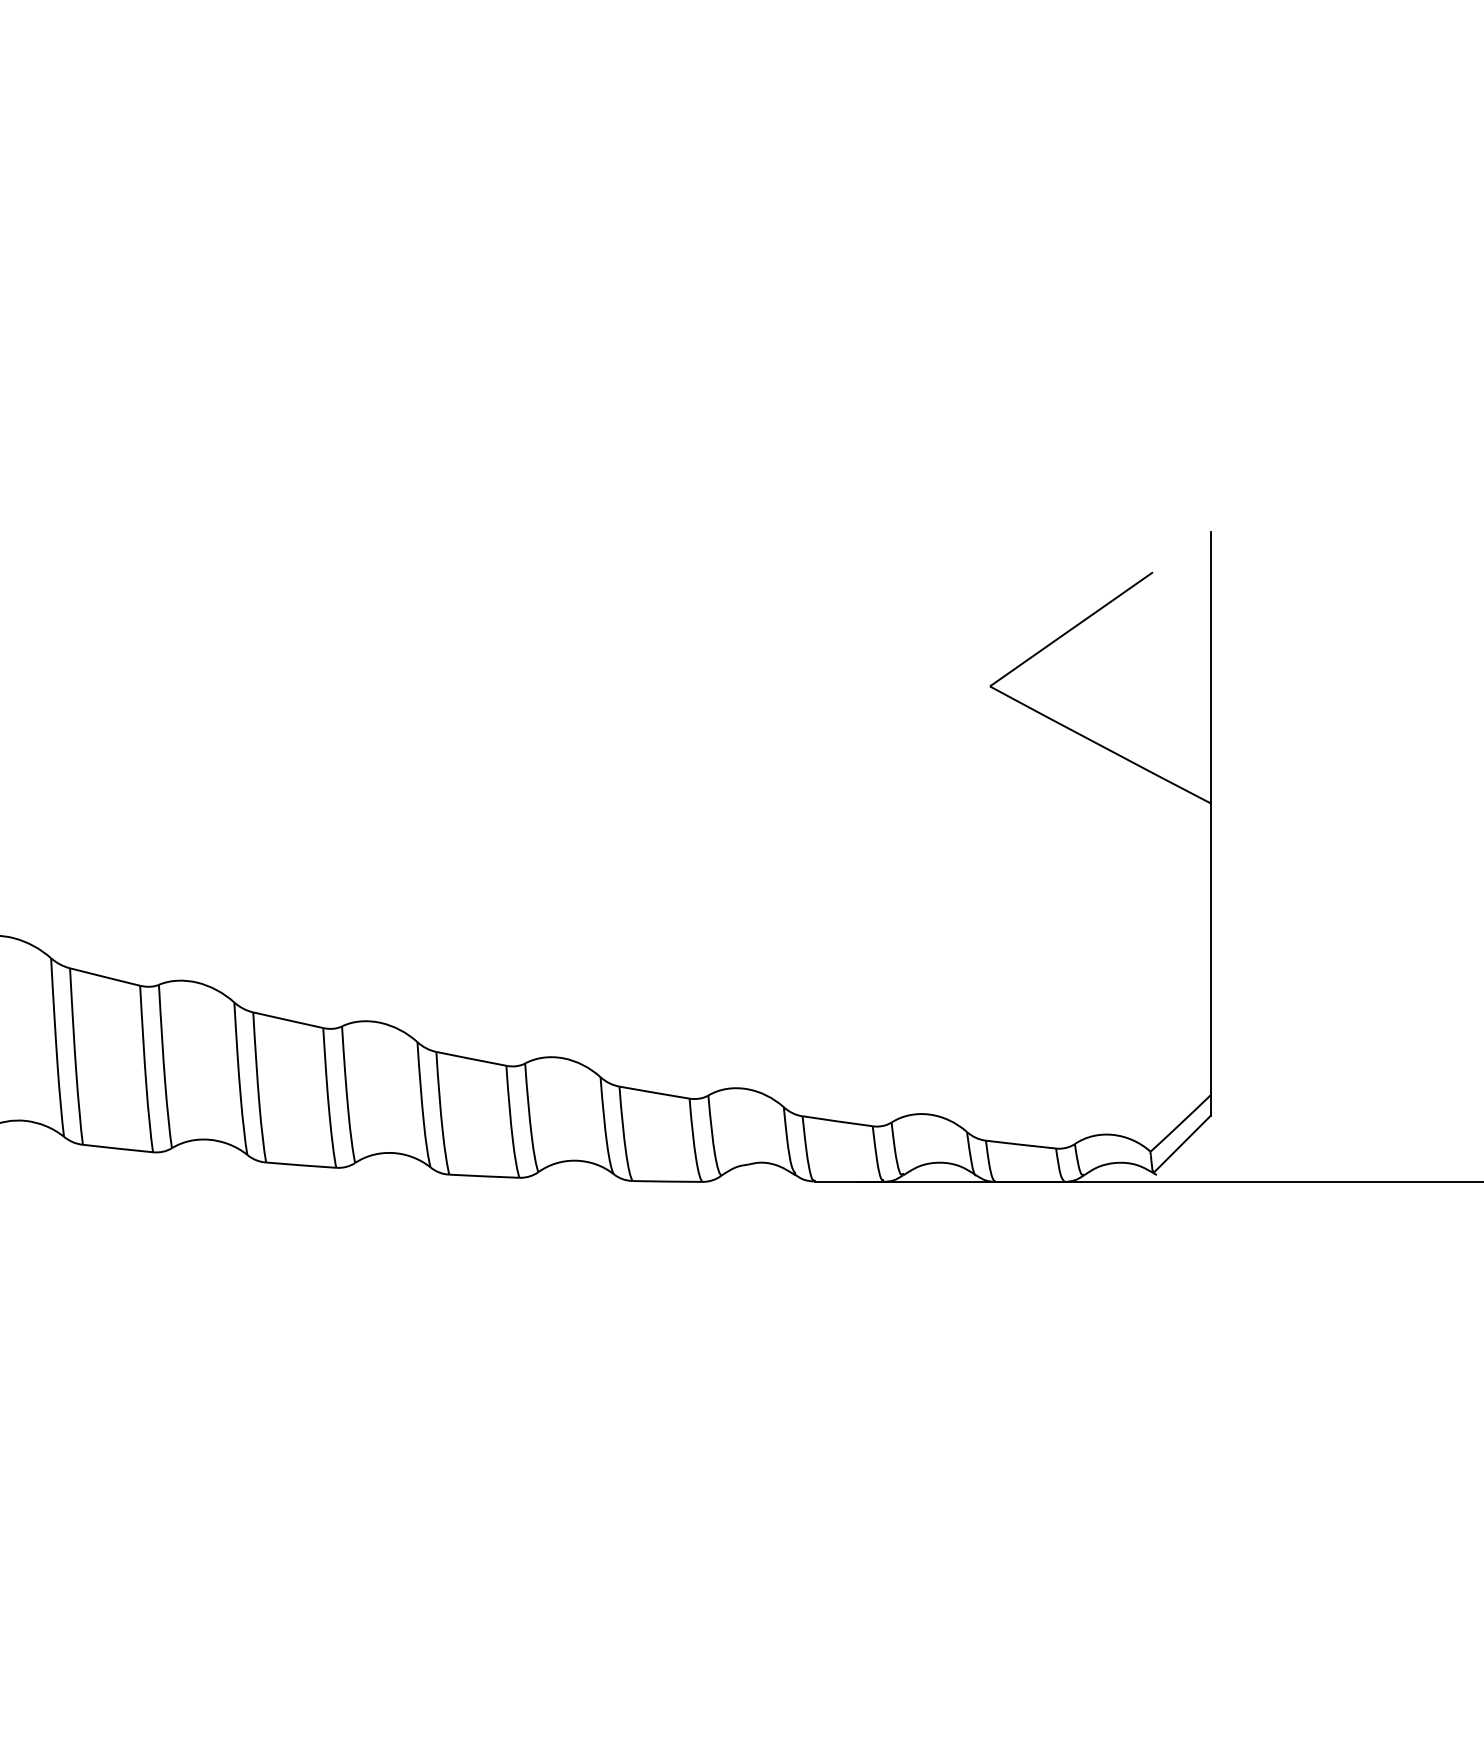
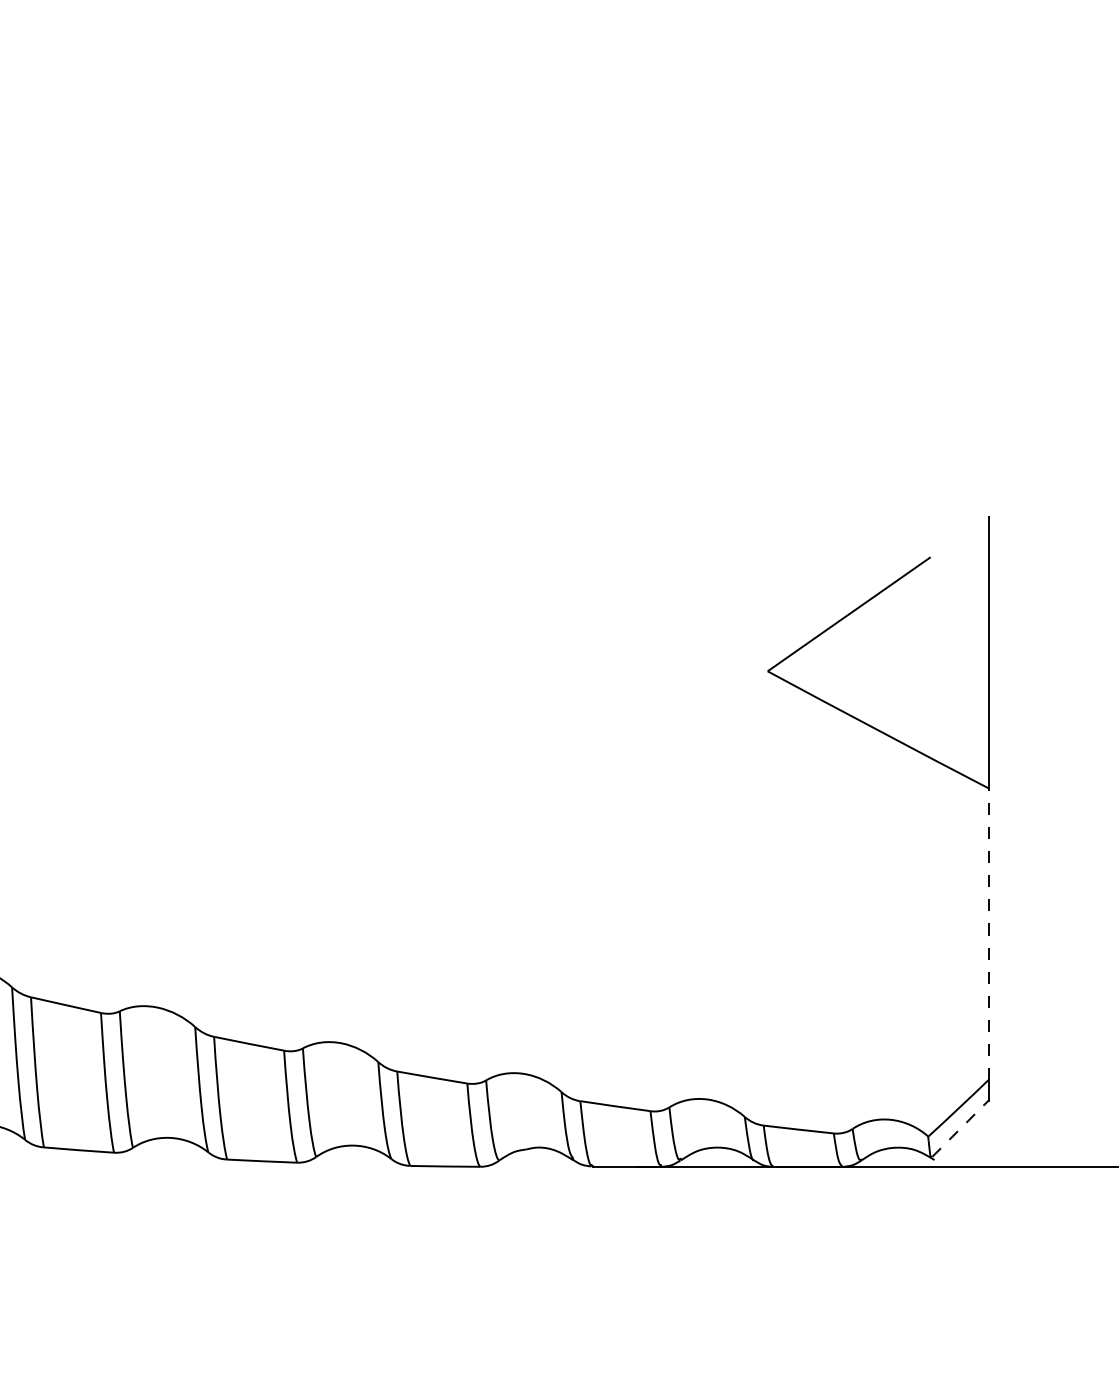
line: (1210, 949) -> (988, 934), solid -> dashed
line: (1182, 1143) -> (960, 1128), solid -> dashed

